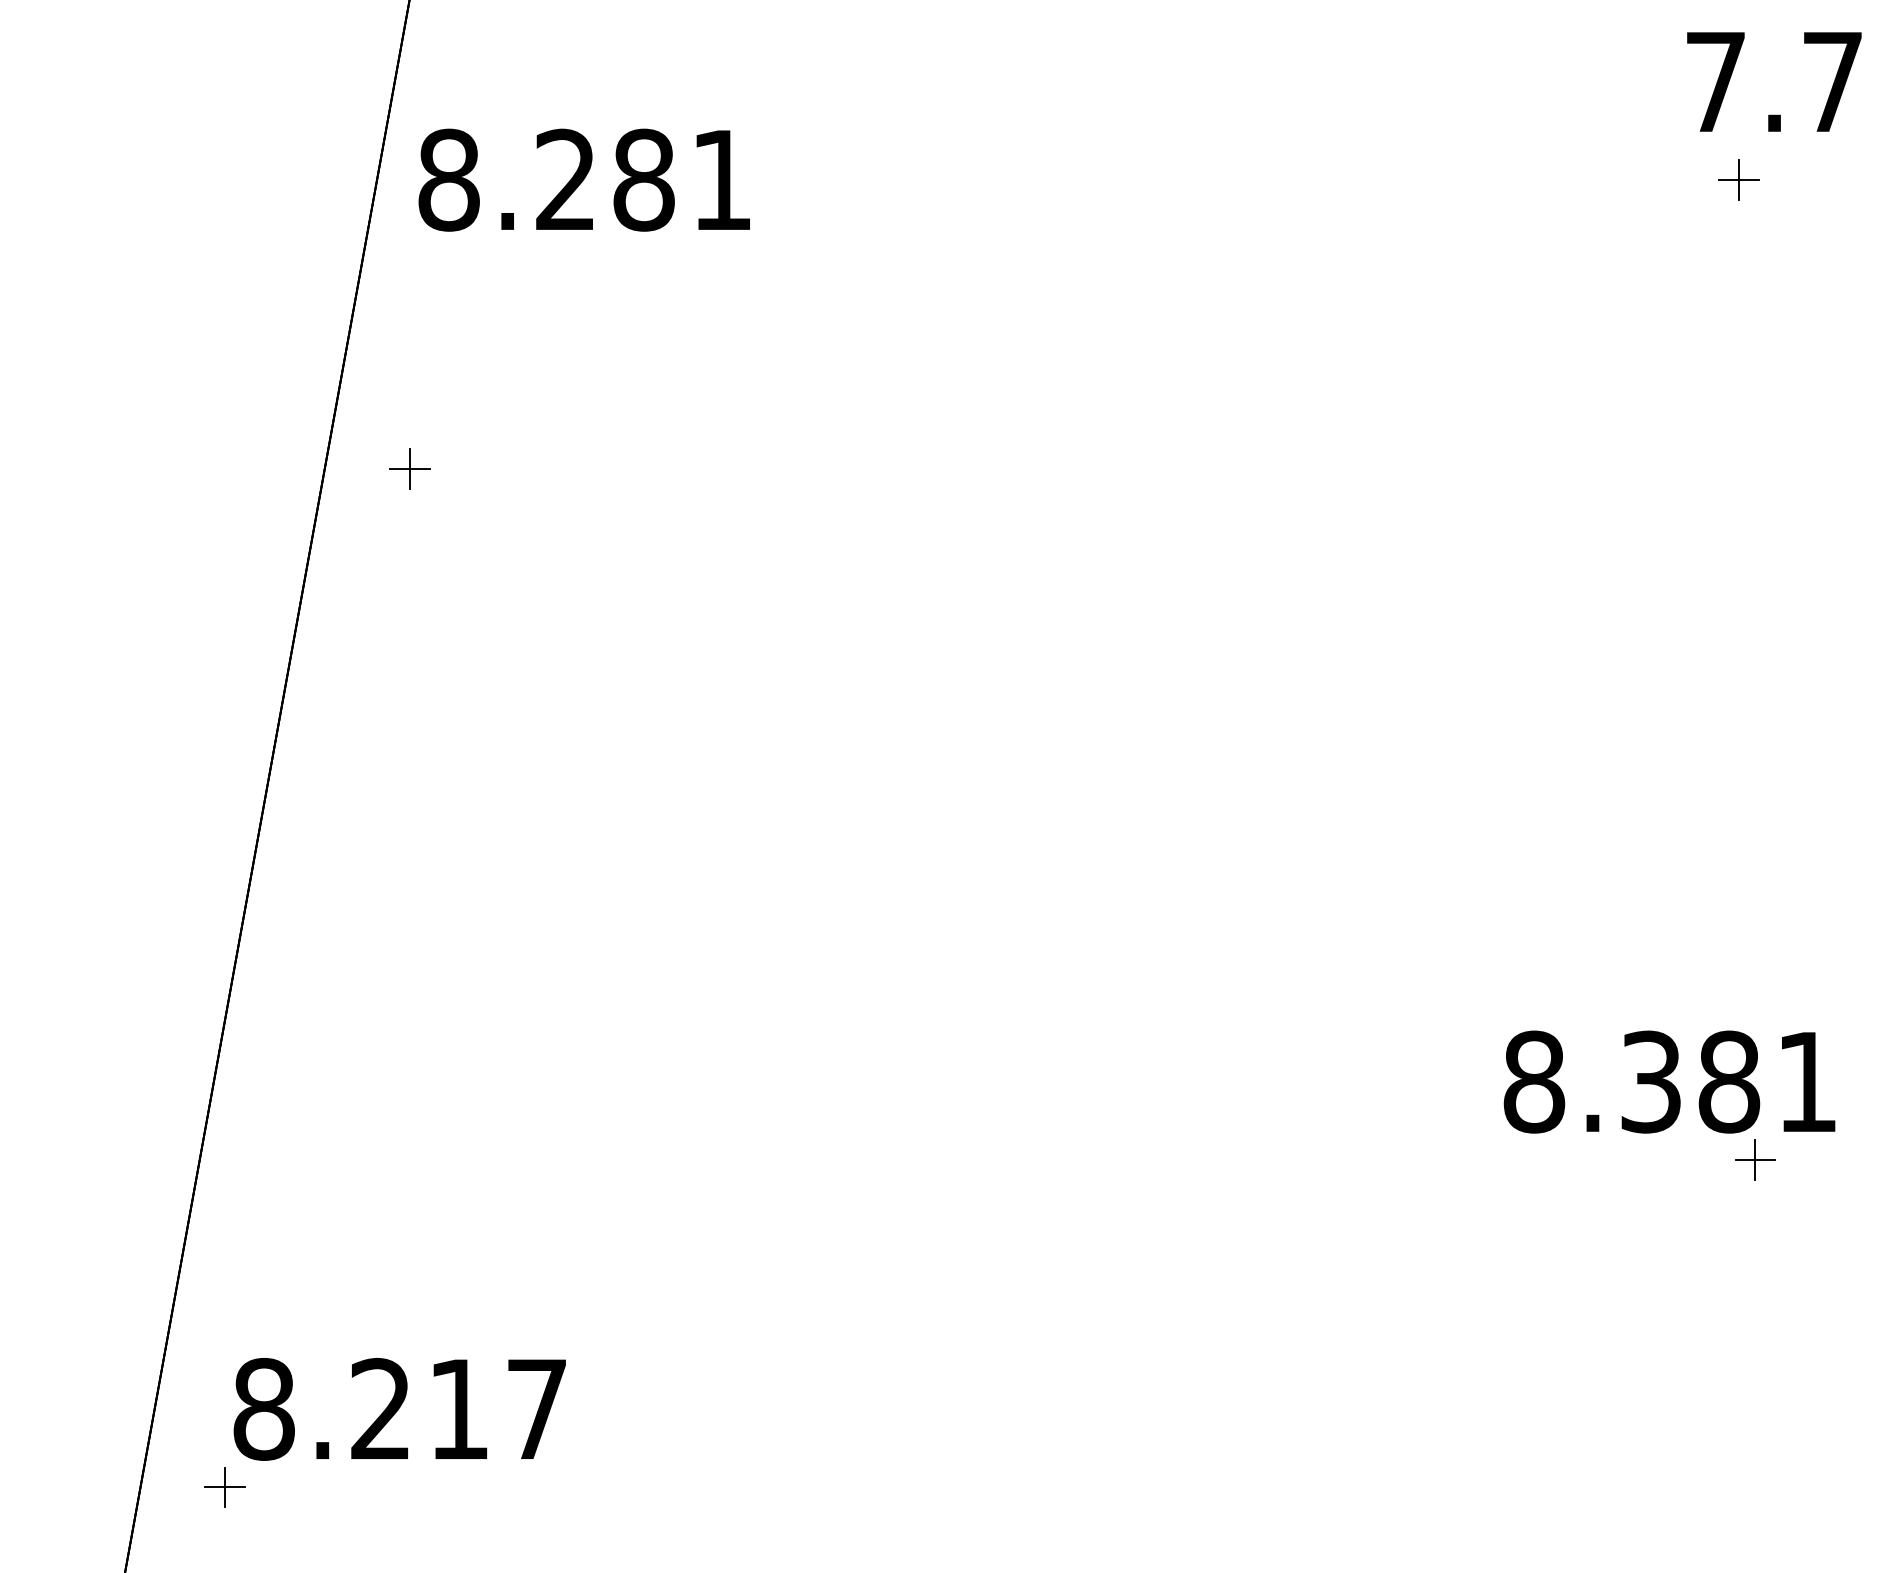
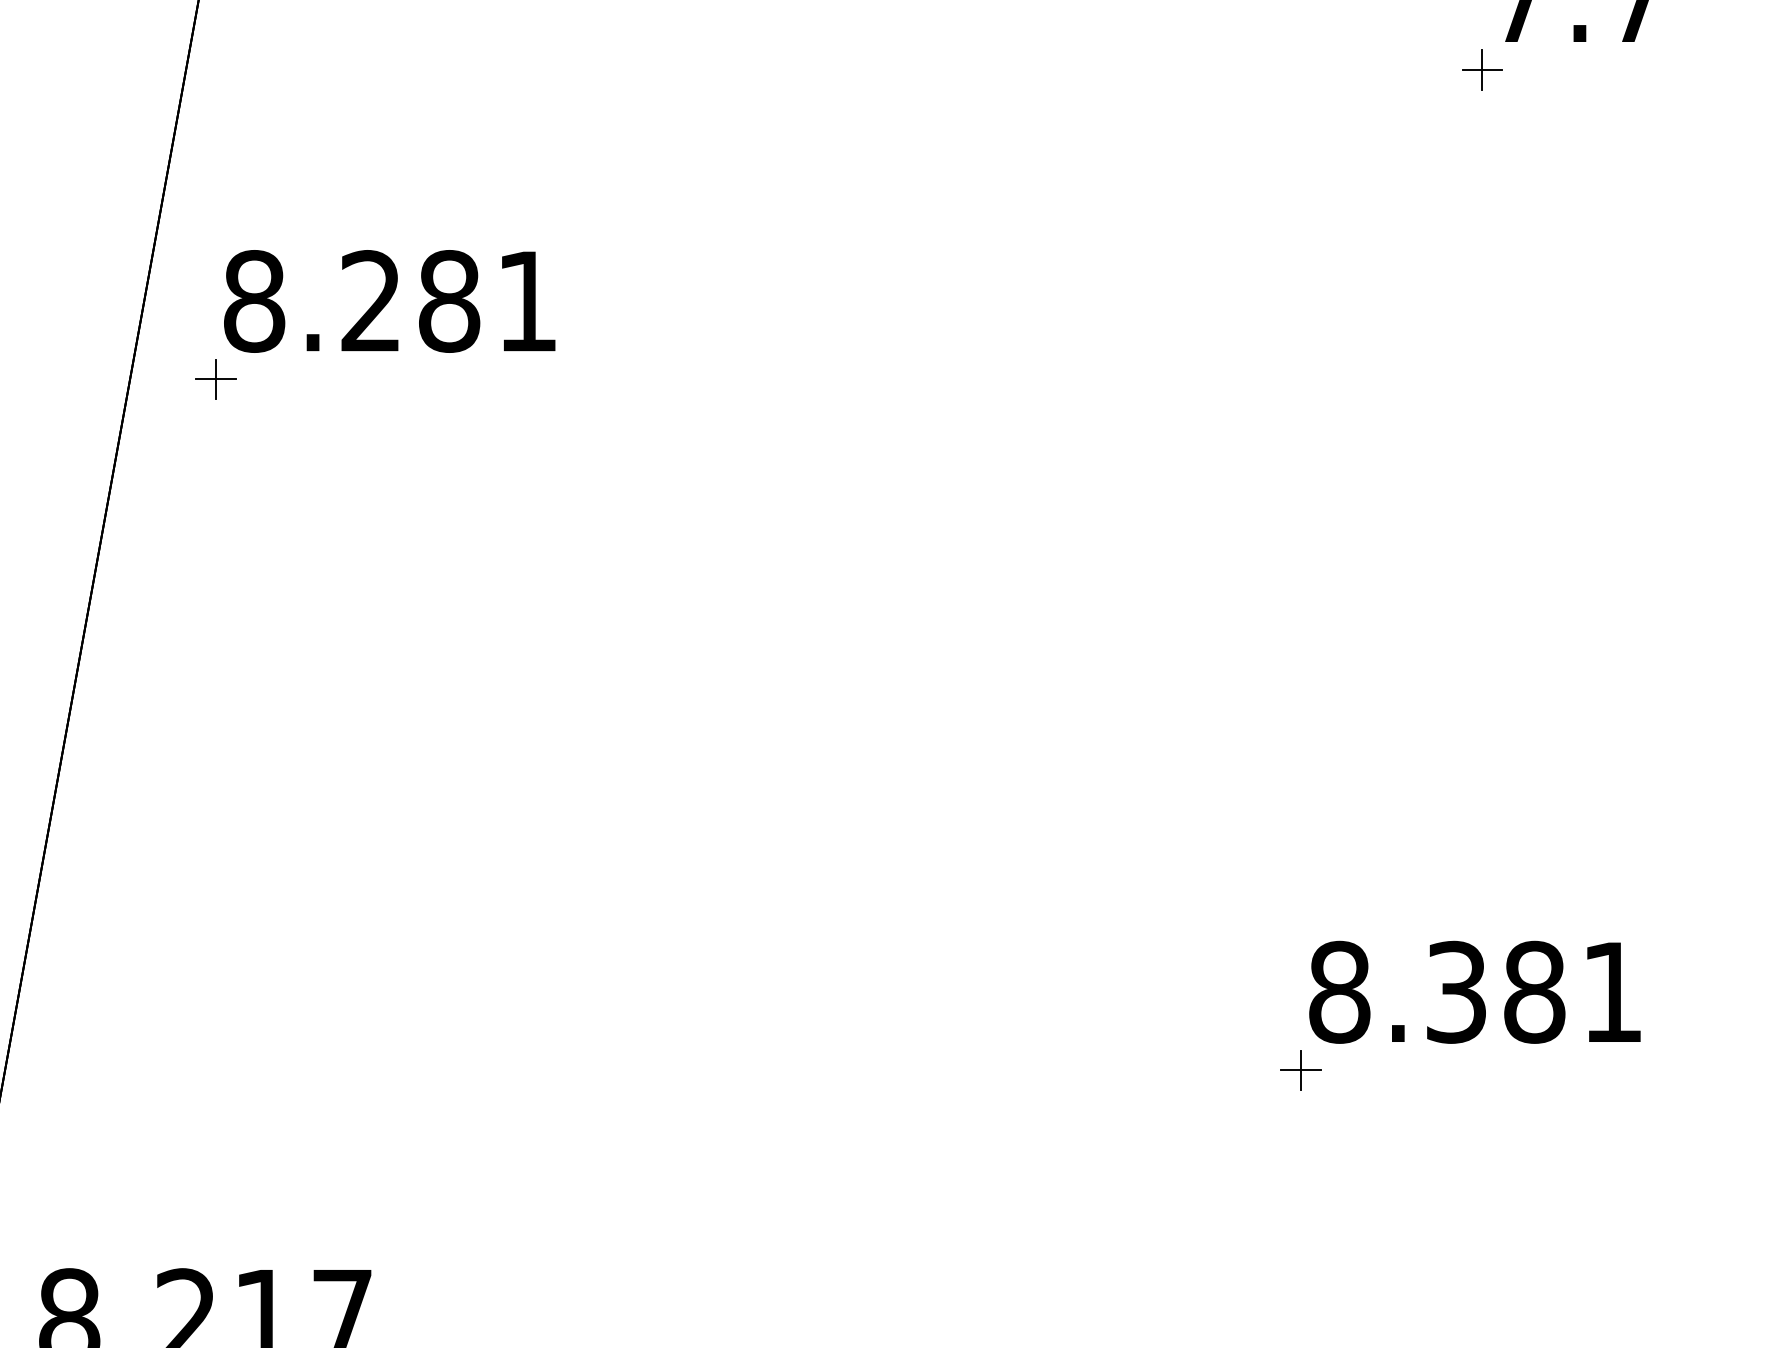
text: (583, 179) -> (388, 300), moved
part: (1738, 179) -> (1481, 69), moved
part: (1755, 1159) -> (1300, 1069), moved

